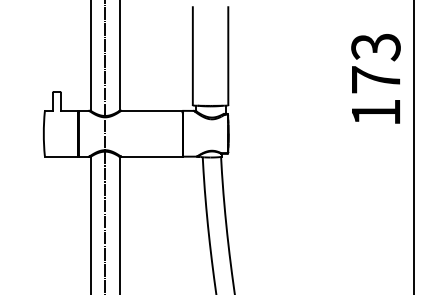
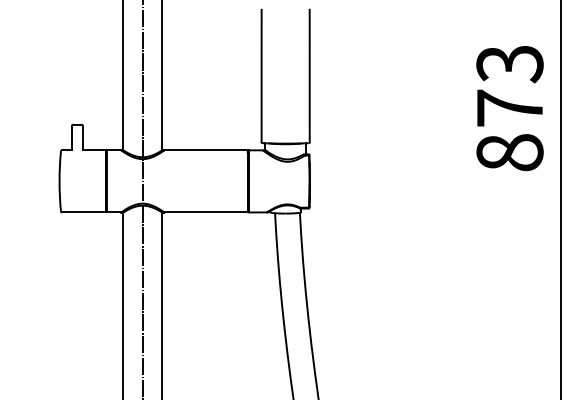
text: (375, 112) -> (509, 152), 173 -> 873

